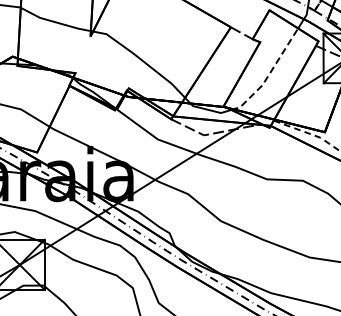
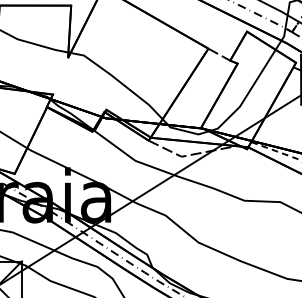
line: (268, 75) -> (246, 96), dashed -> solid

